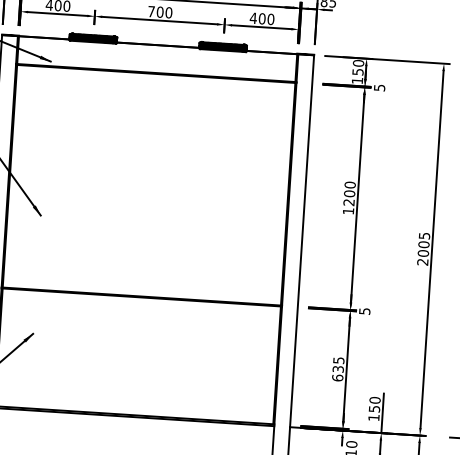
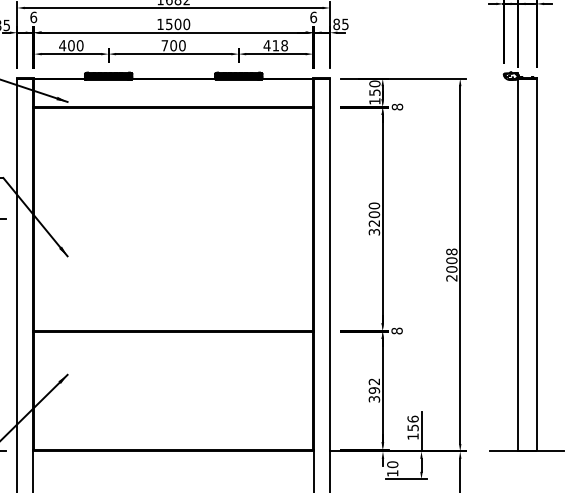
text: (266, 18) -> (280, 45), 400 -> 418
text: (379, 87) -> (397, 106), 5 -> 8
text: (348, 211) -> (374, 232), 1200 -> 3200
text: (424, 235) -> (451, 251), 2005 -> 2008
text: (364, 310) -> (396, 330), 5 -> 8
text: (338, 369) -> (374, 390), 635 -> 392
text: (374, 399) -> (412, 418), 150 -> 156

